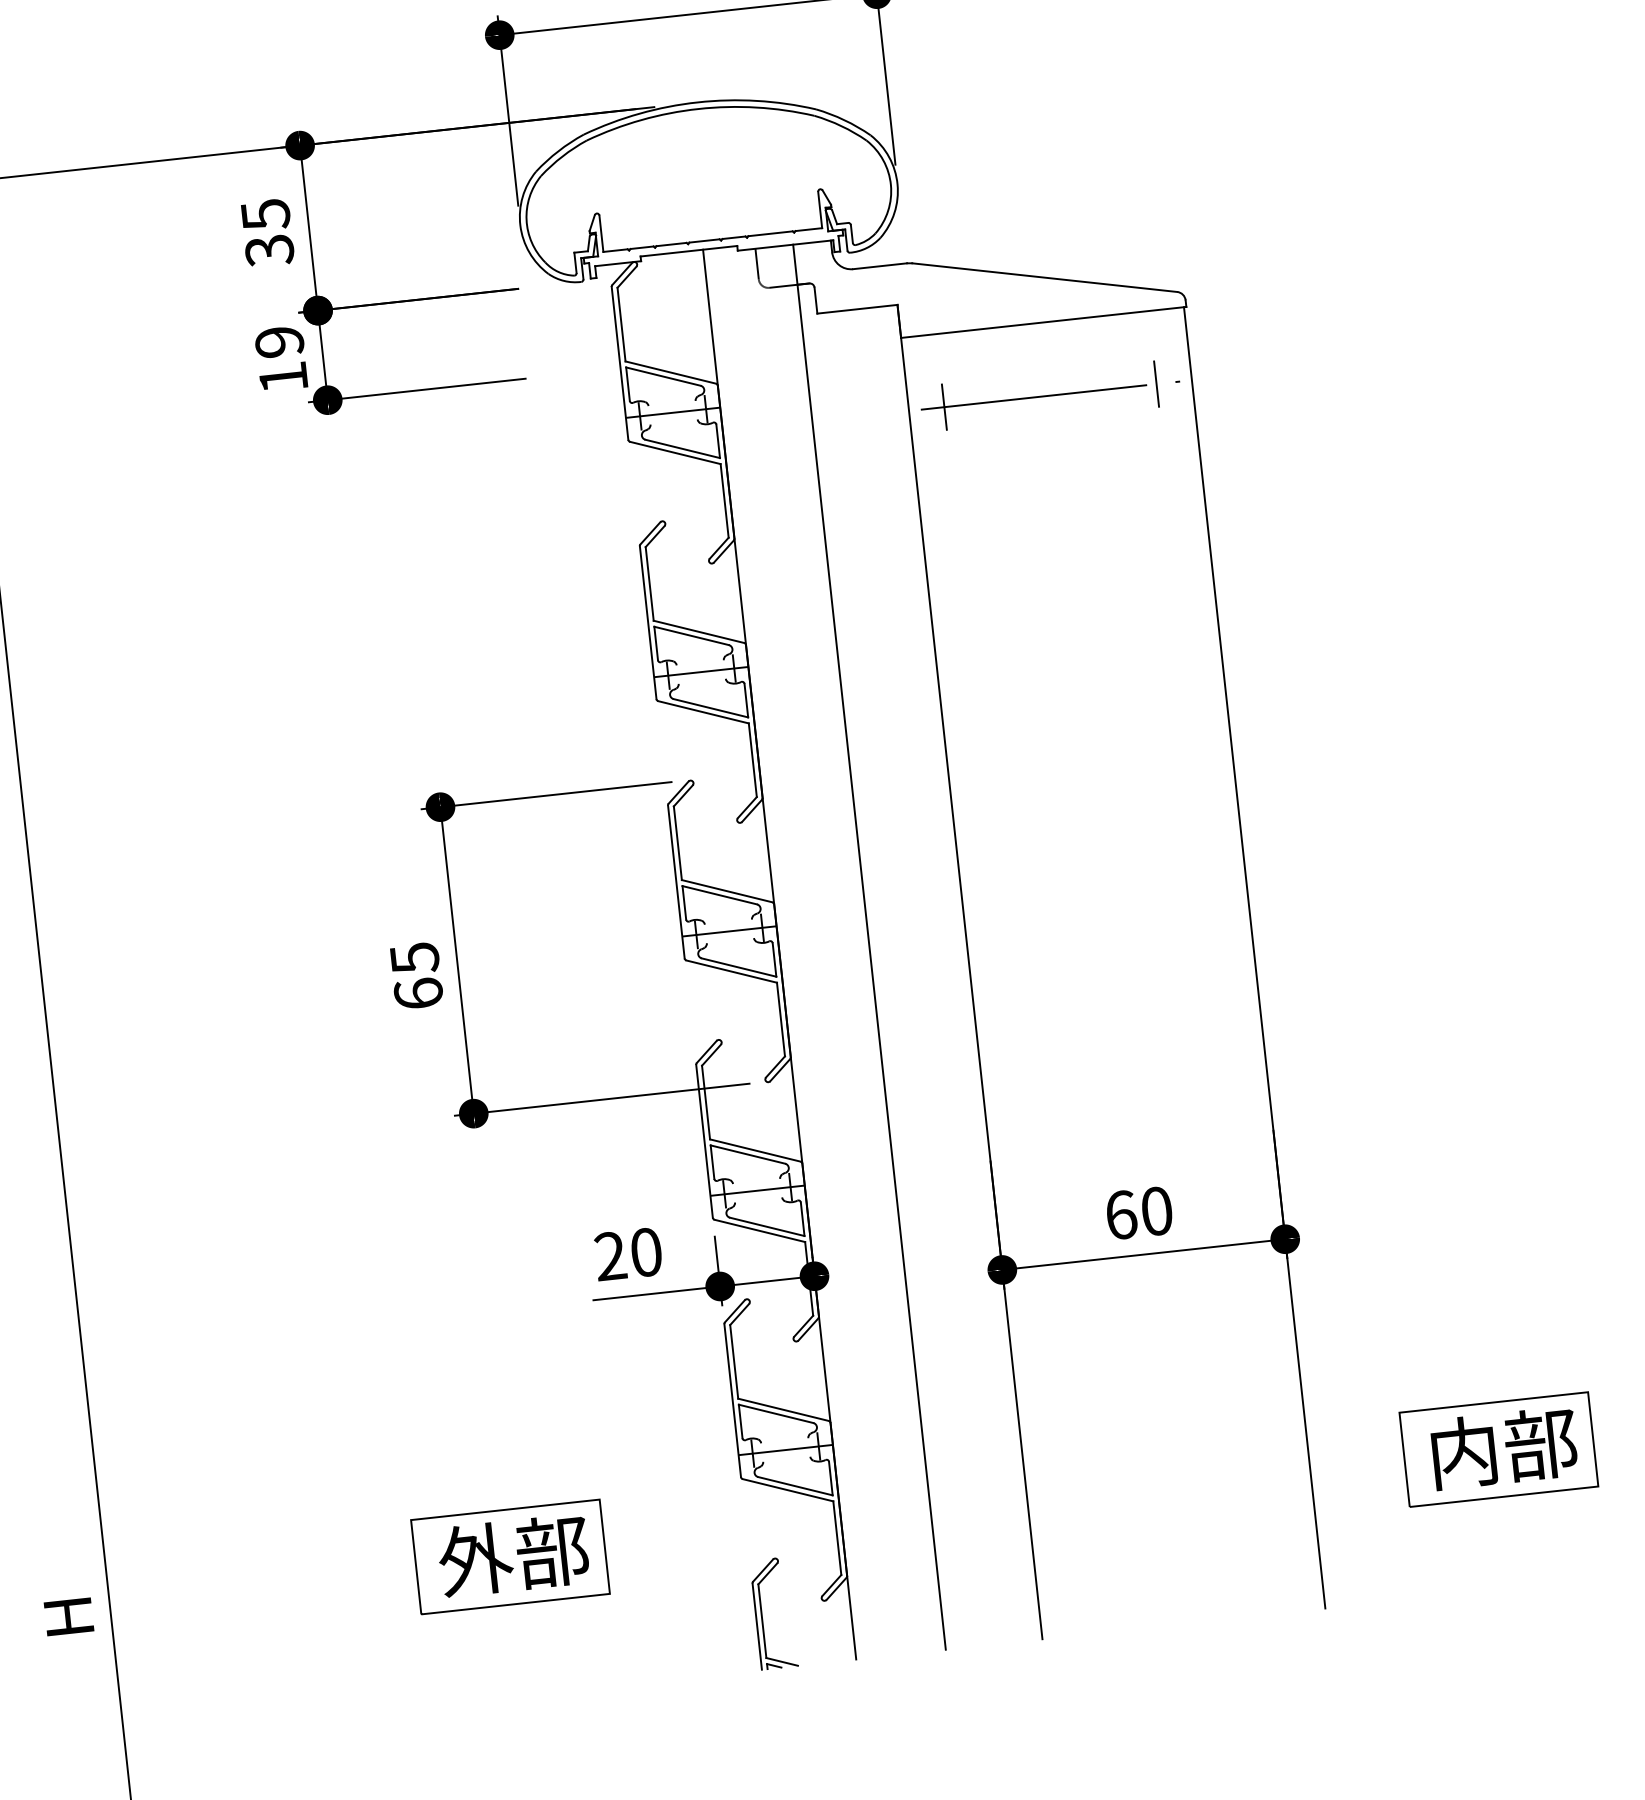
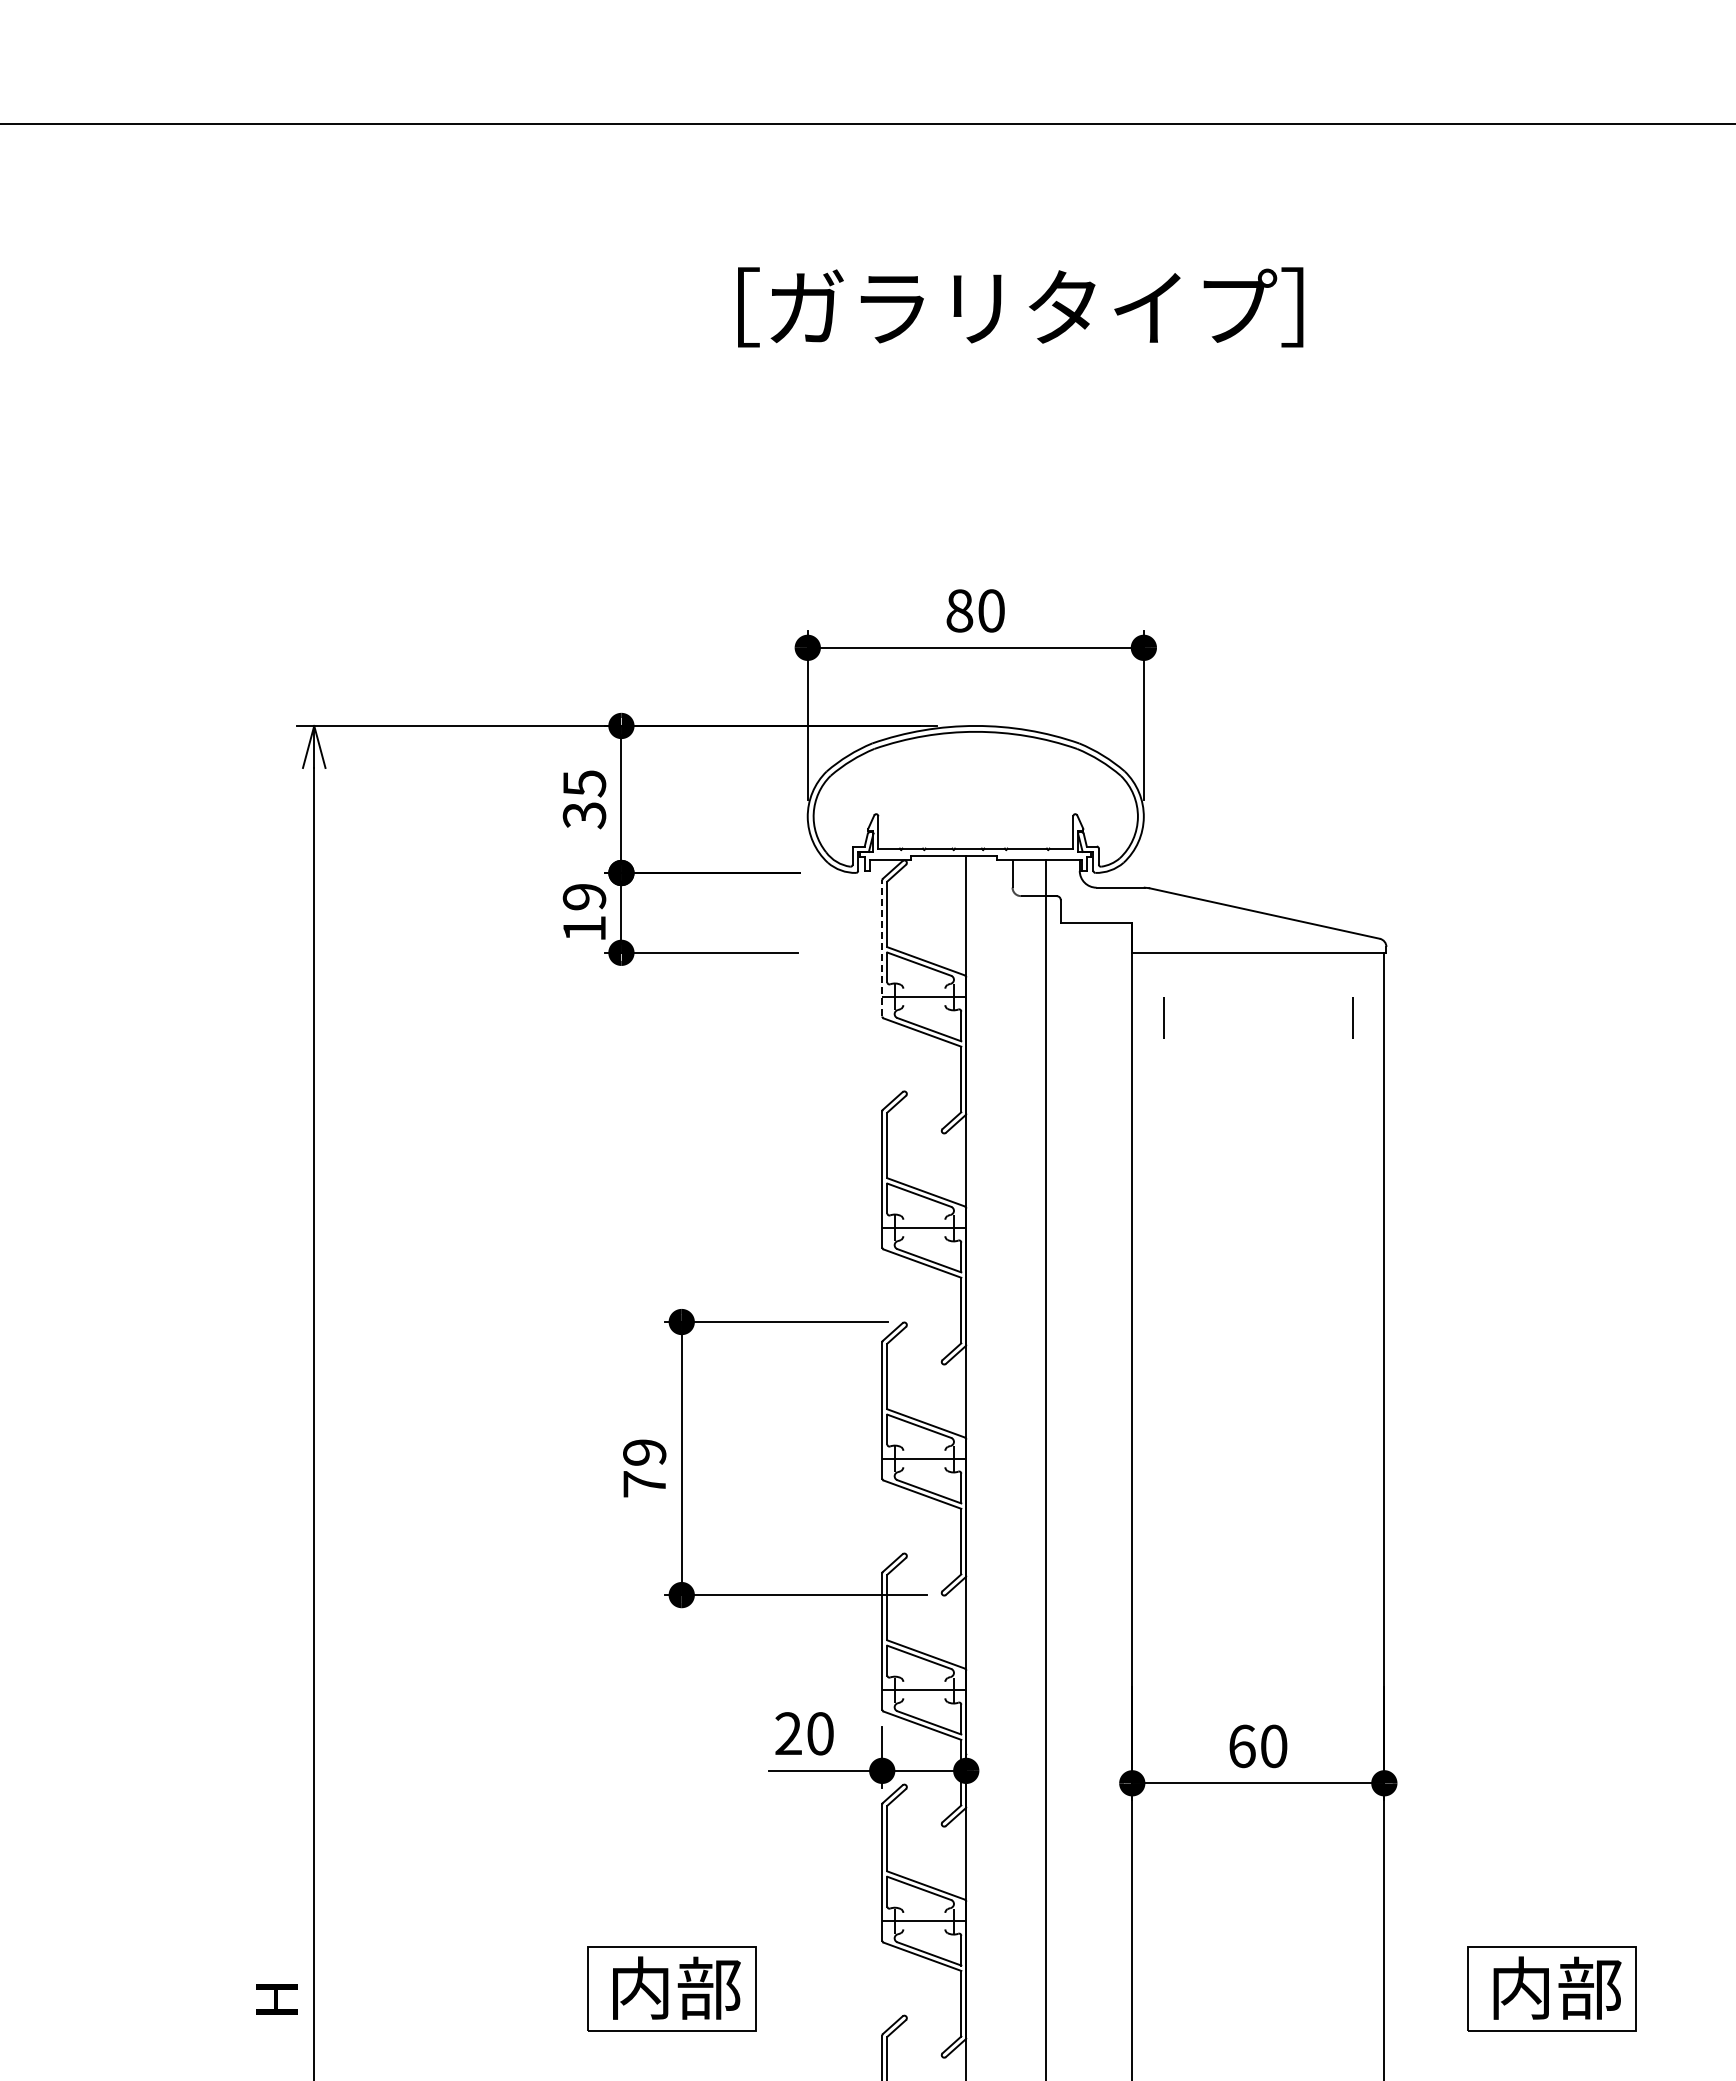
line: (620, 362) -> (882, 947), solid -> dashed
line: (1049, 395) -> (1257, 1017), removed
text: (416, 976) -> (644, 1468), 65 -> 79
text: (475, 1559) -> (640, 1987), 外部 -> 内部

